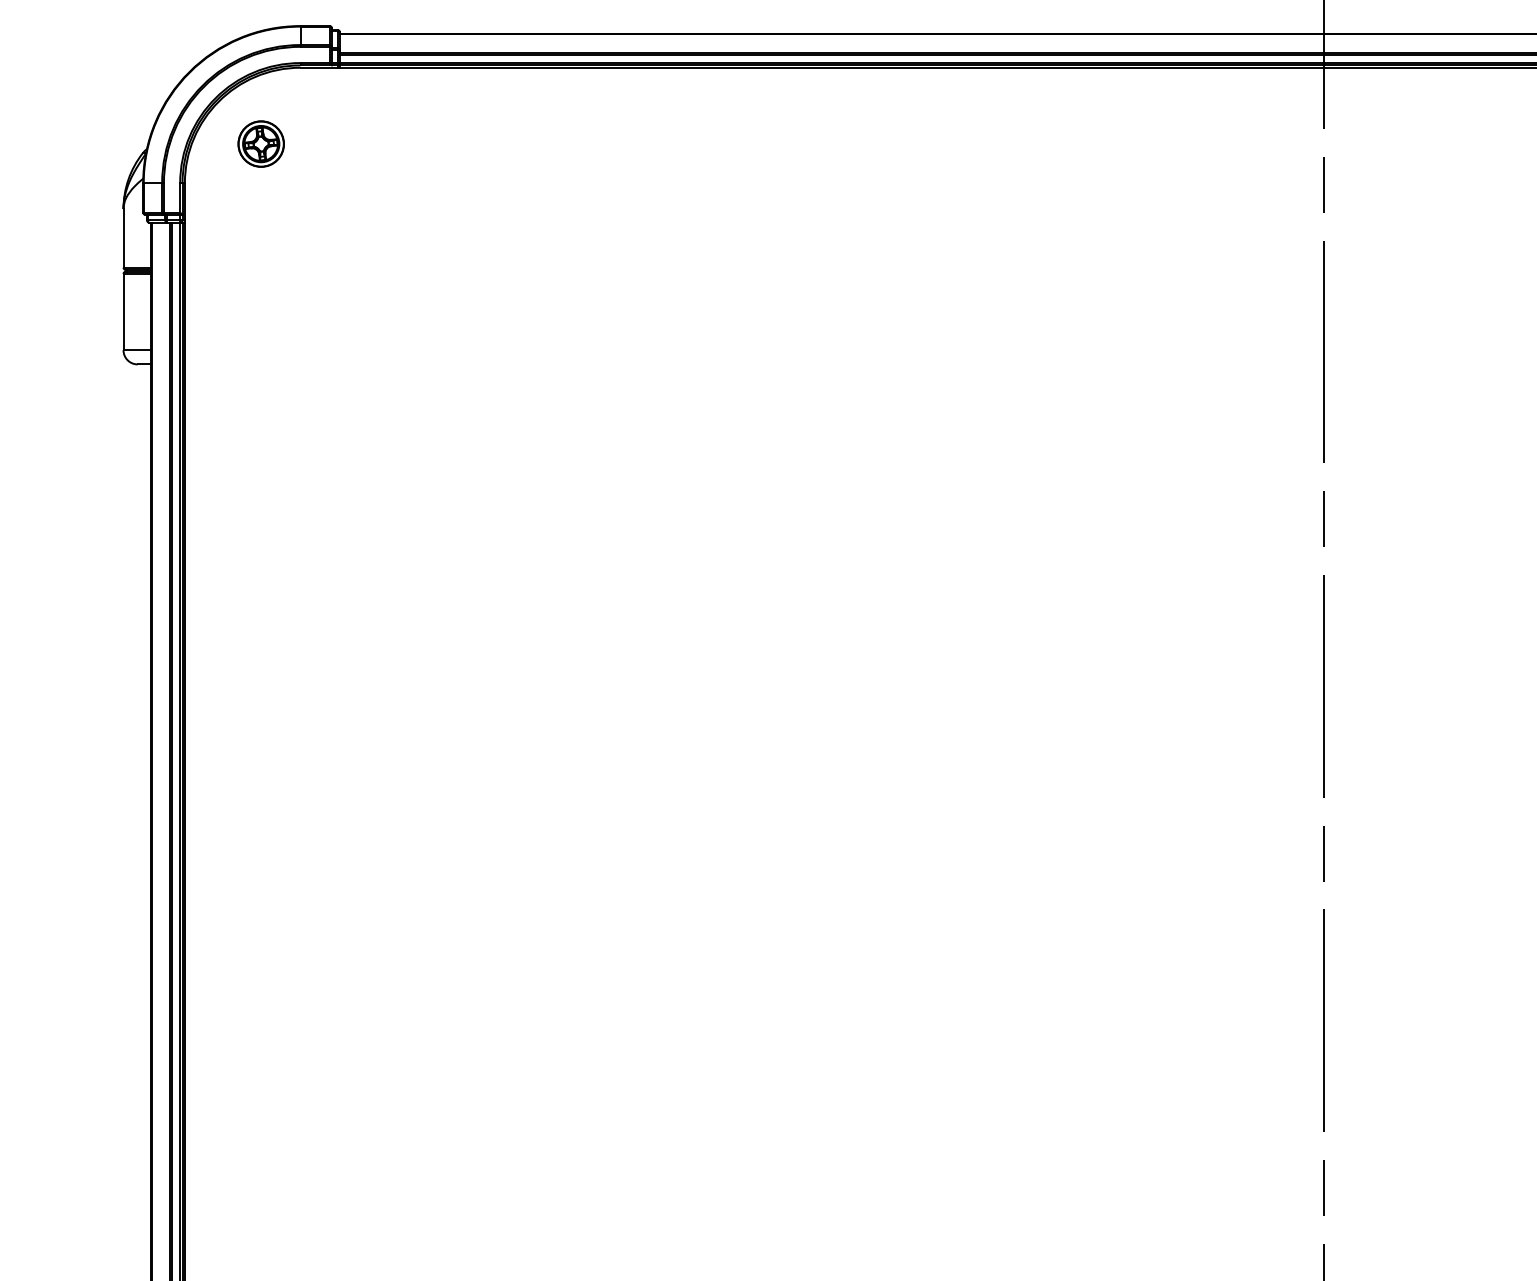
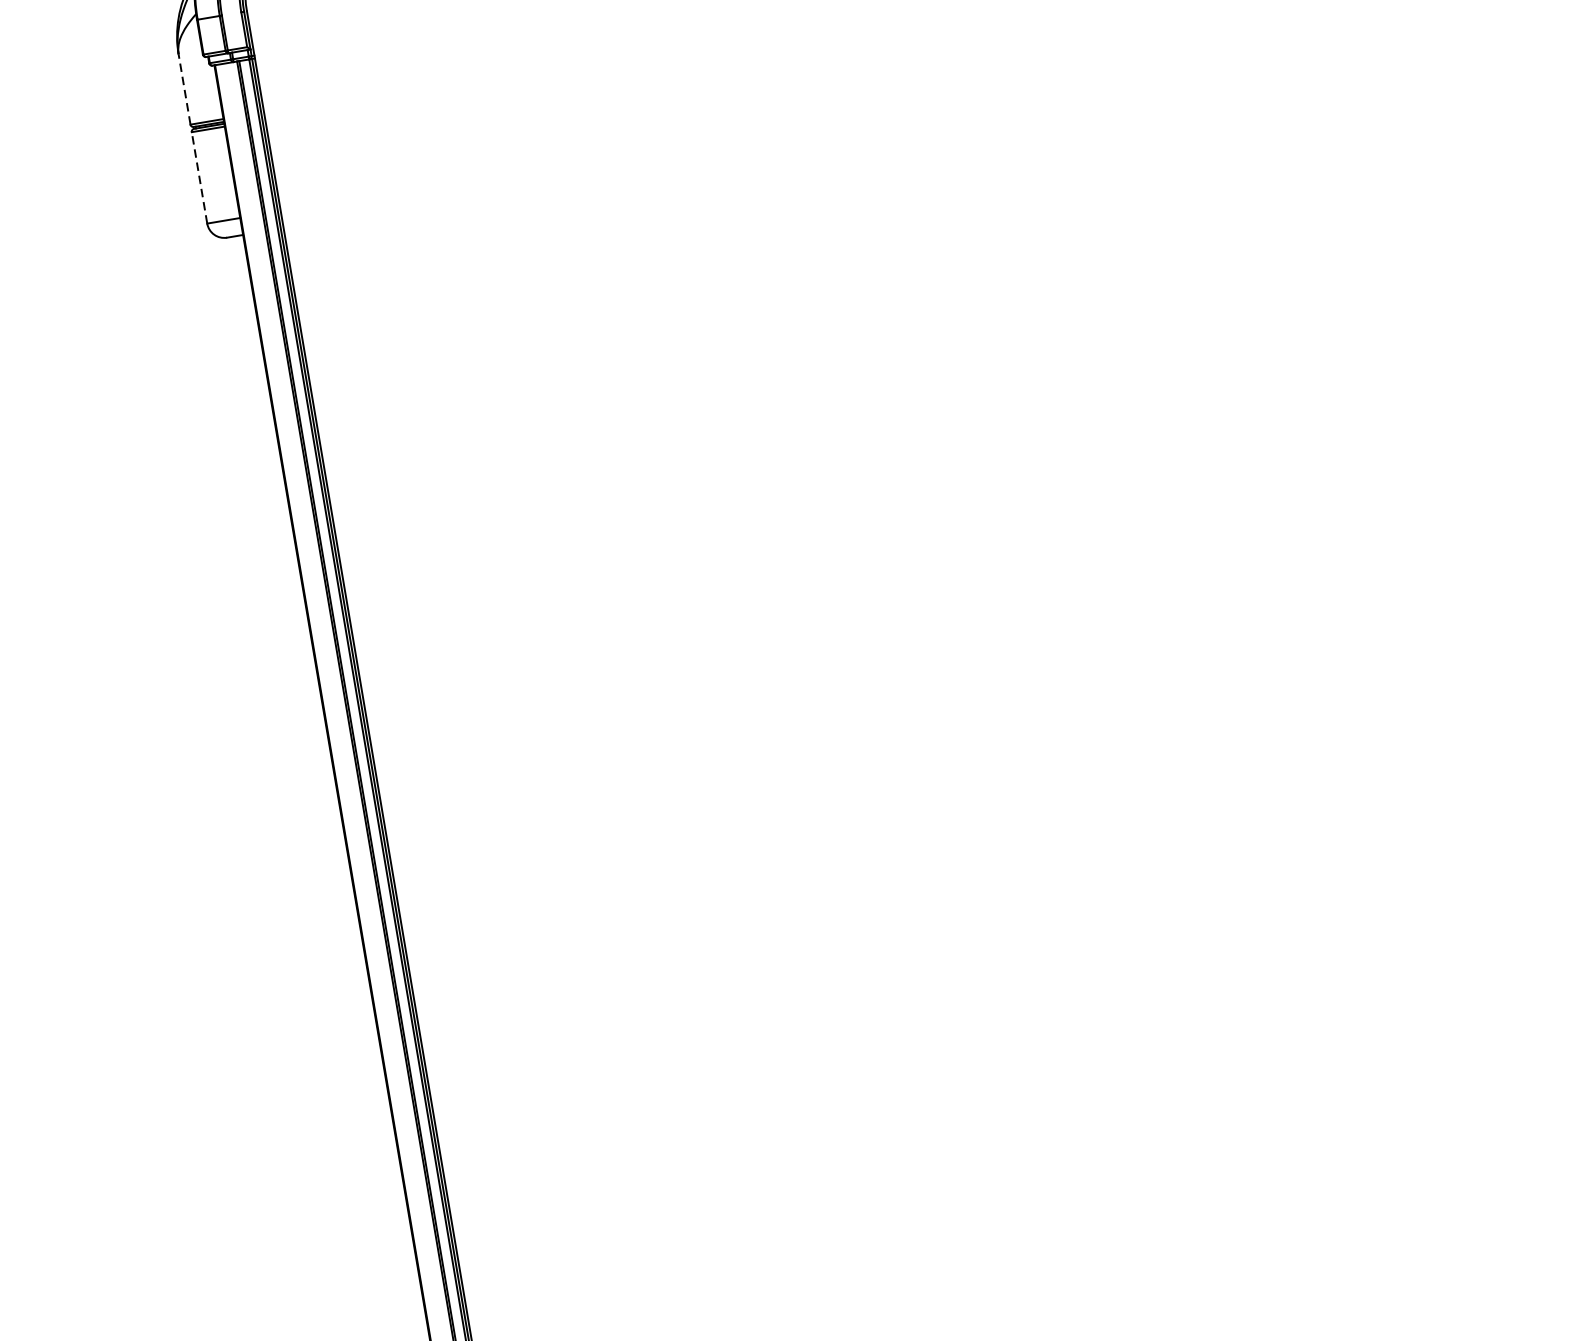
line: (123, 237) -> (184, 88), solid -> dashed
line: (123, 311) -> (199, 177), solid -> dashed

